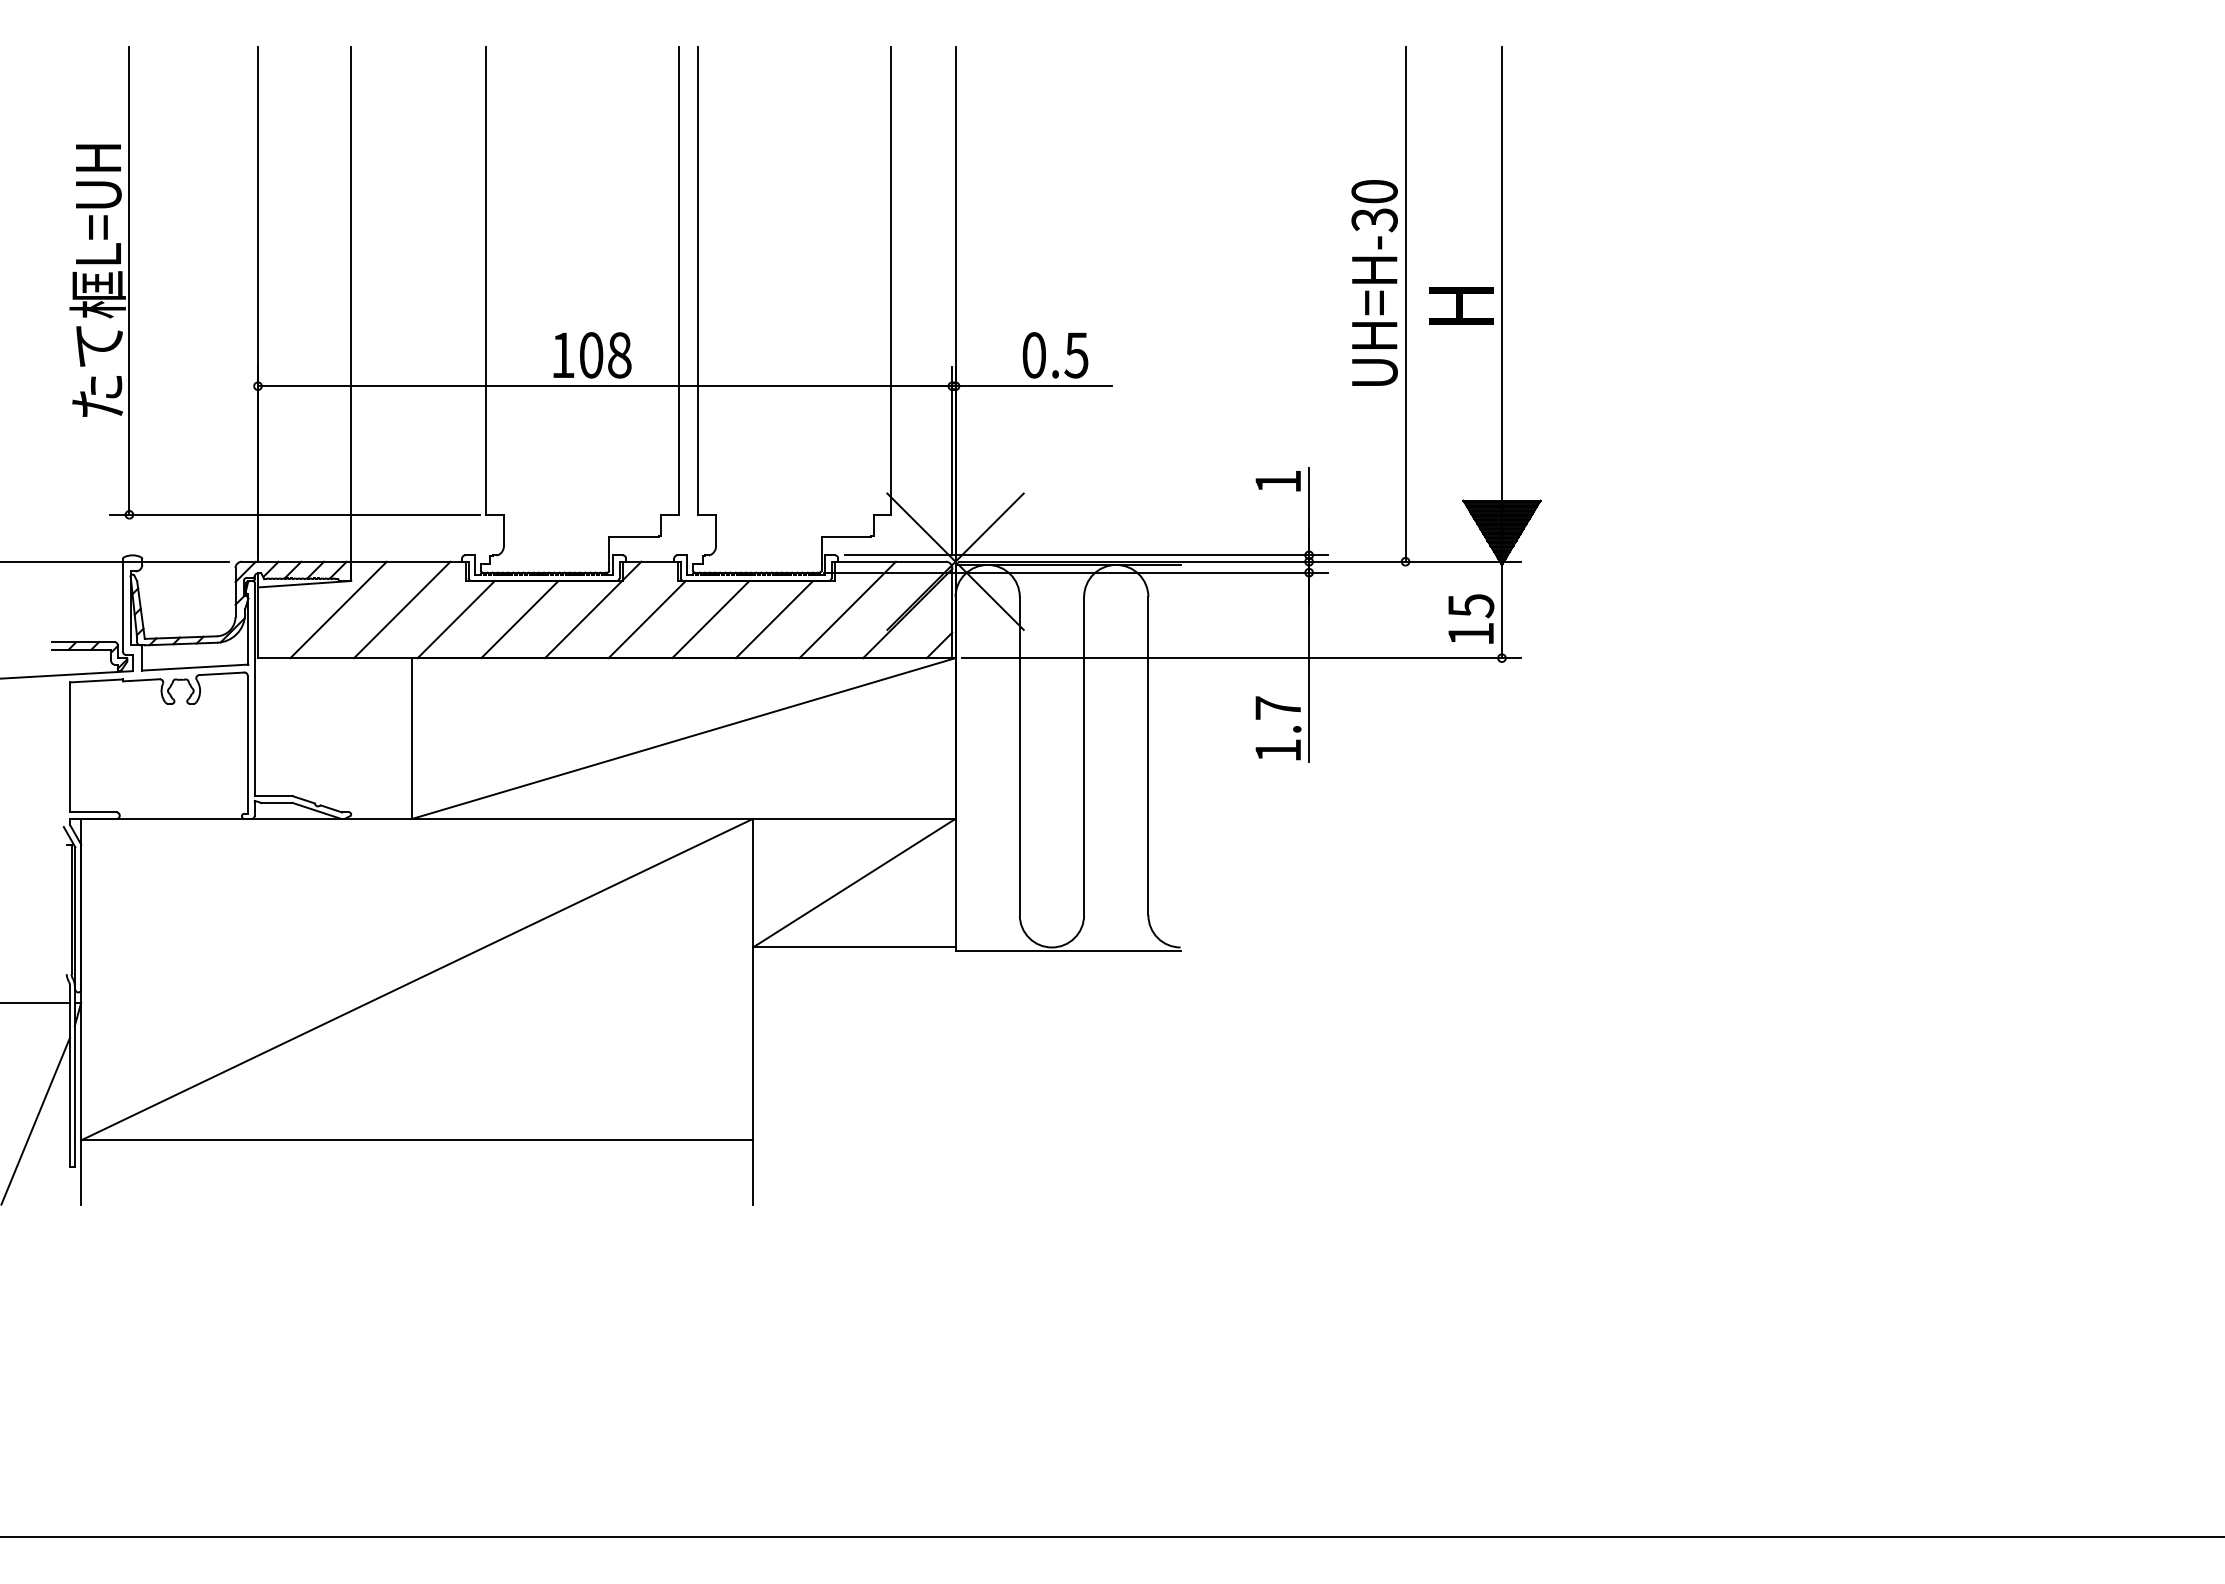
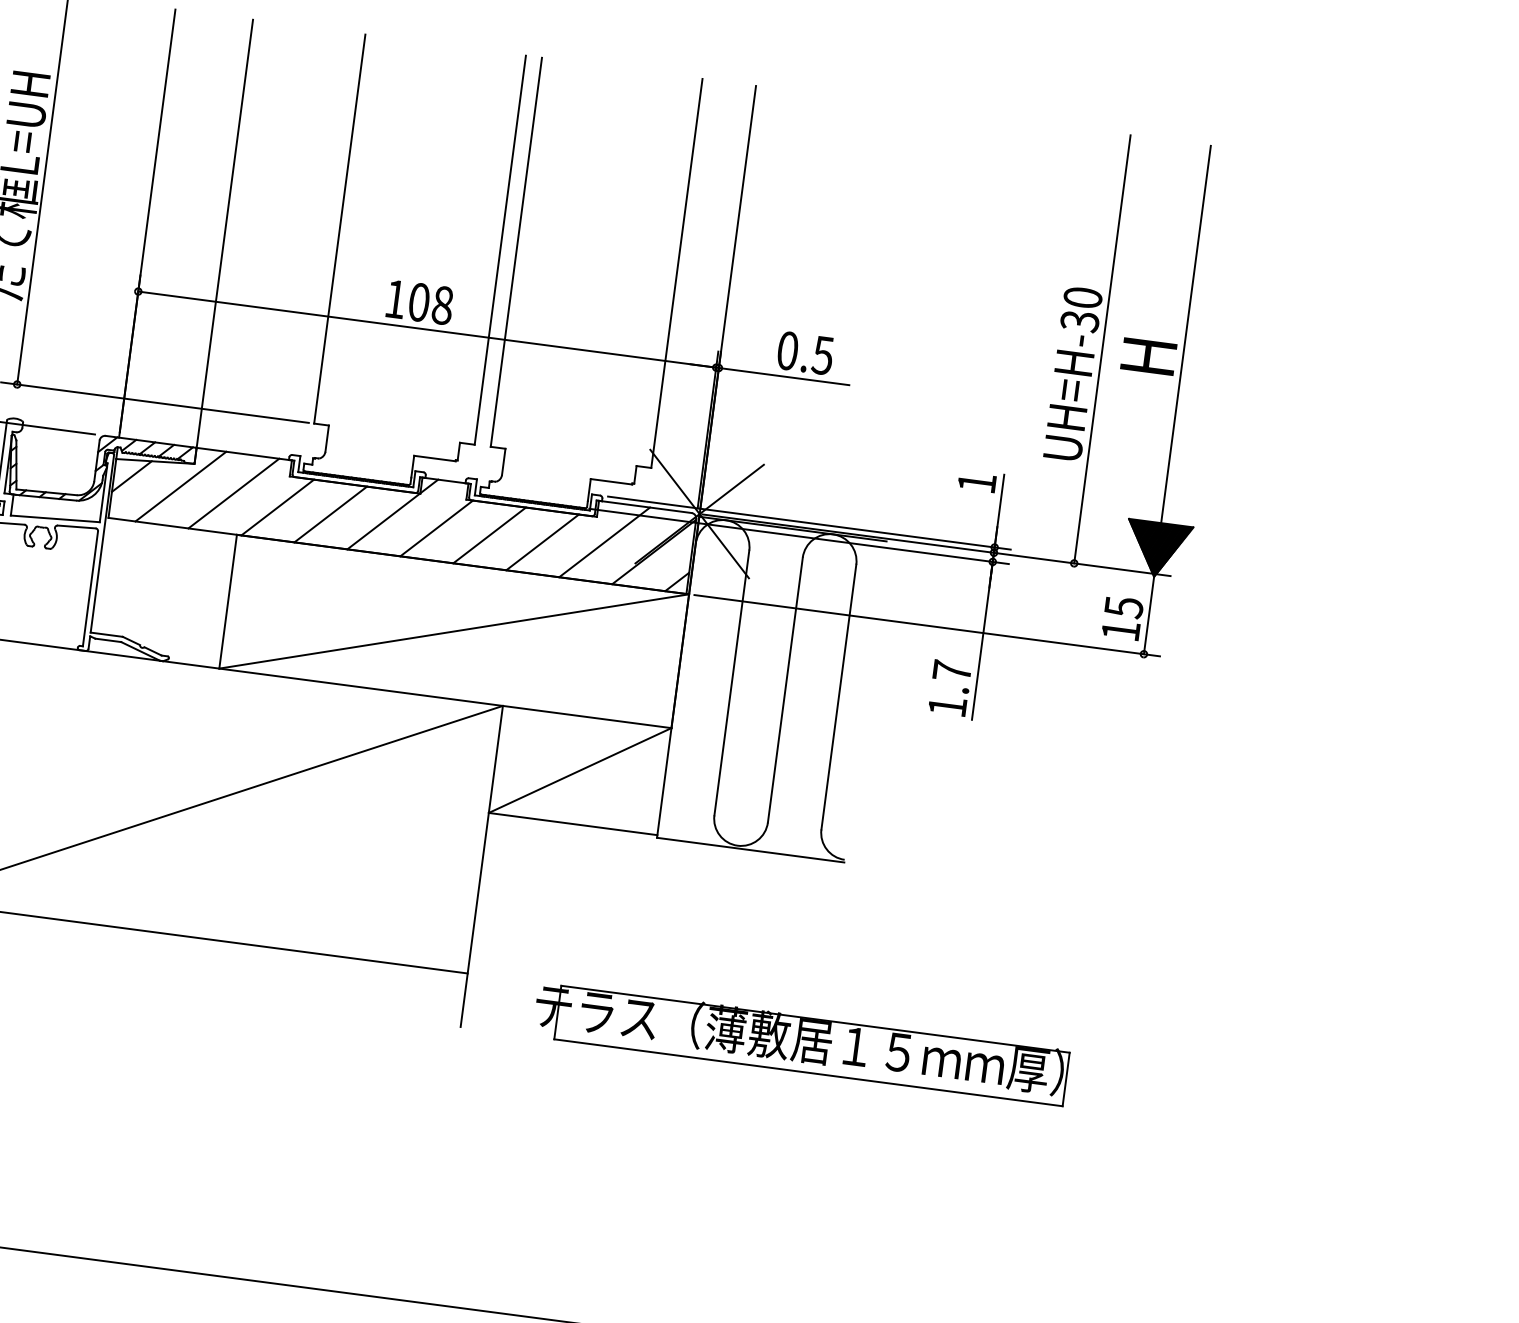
text: (1374, 282) -> (1072, 373), moved
line: (279, 605) -> (132, 476), added
part: (1157, 1170) -> (801, 1042), added

